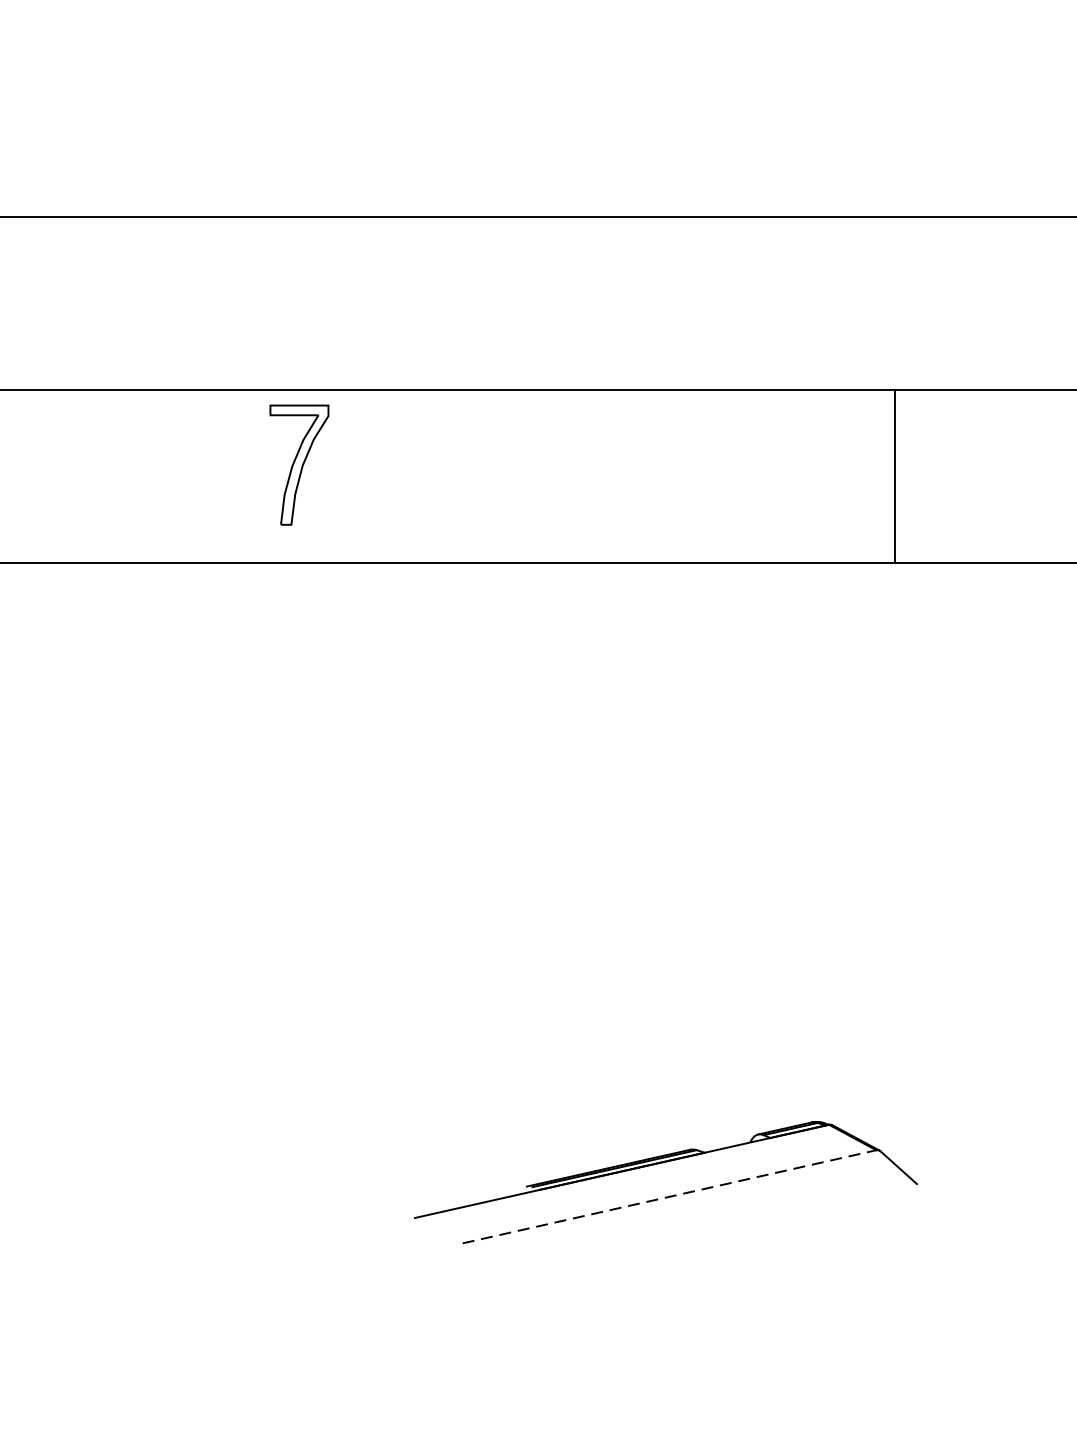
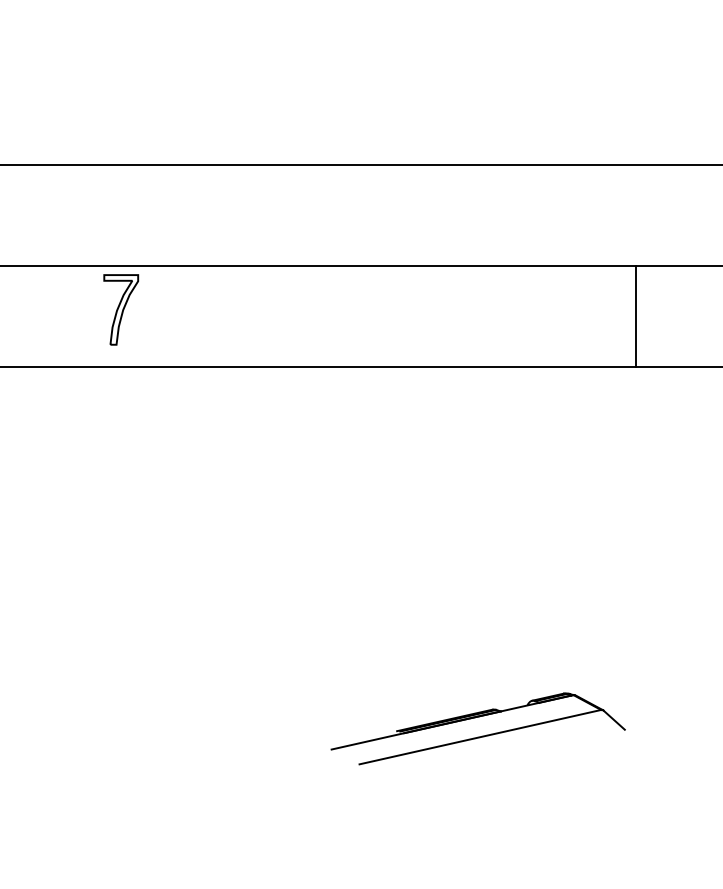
part: (299, 464) -> (121, 309), moved
line: (895, 474) -> (636, 315), moved
line: (669, 1197) -> (480, 737), dashed -> solid

